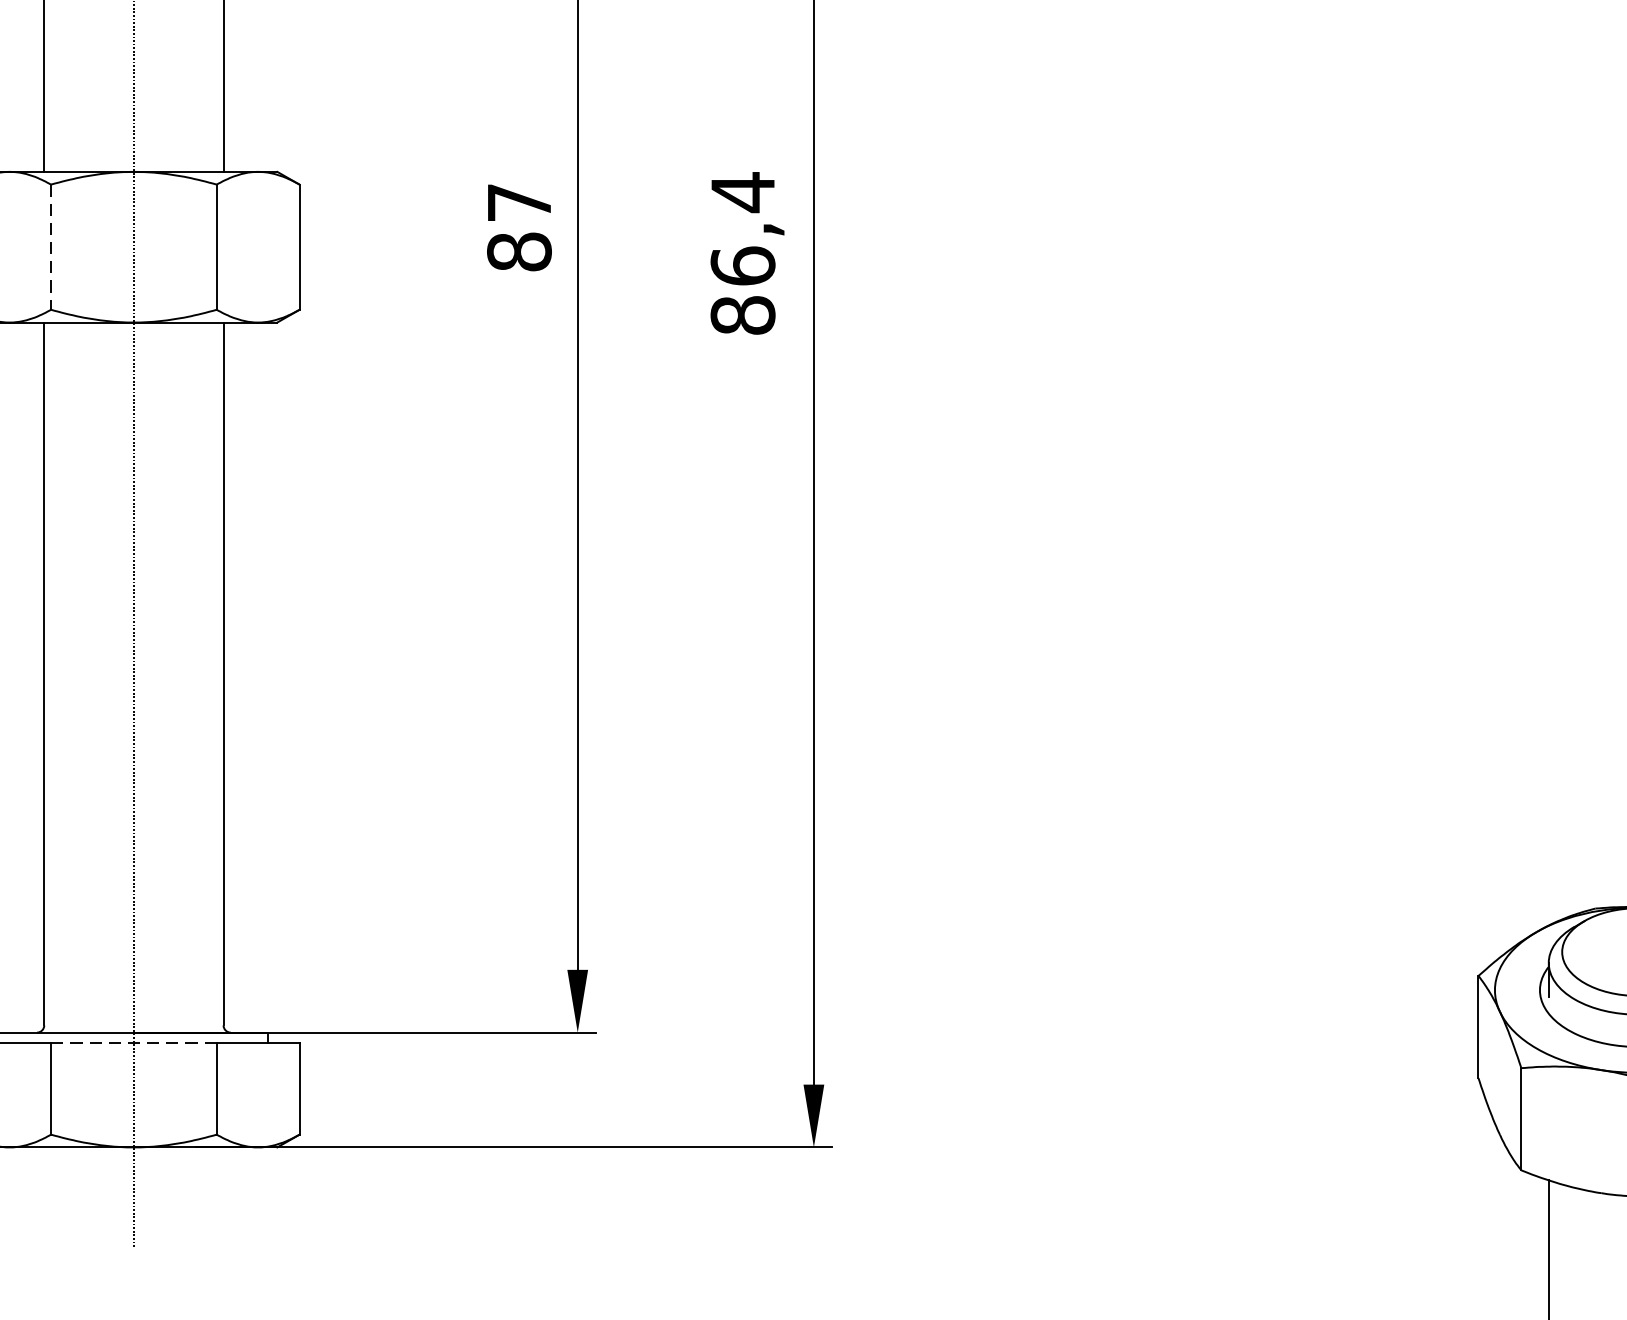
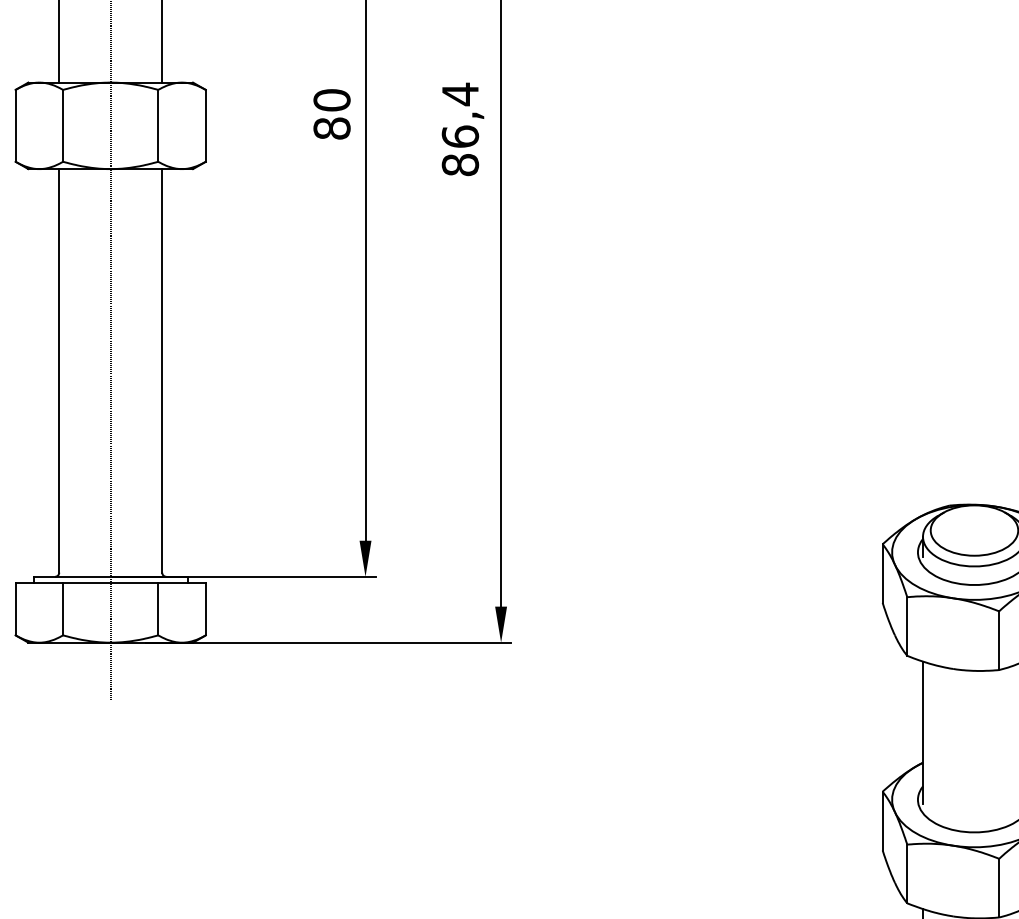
text: (518, 203) -> (331, 100), 87 -> 80
line: (51, 246) -> (63, 125), dashed -> solid
line: (133, 1042) -> (110, 582), dashed -> solid

